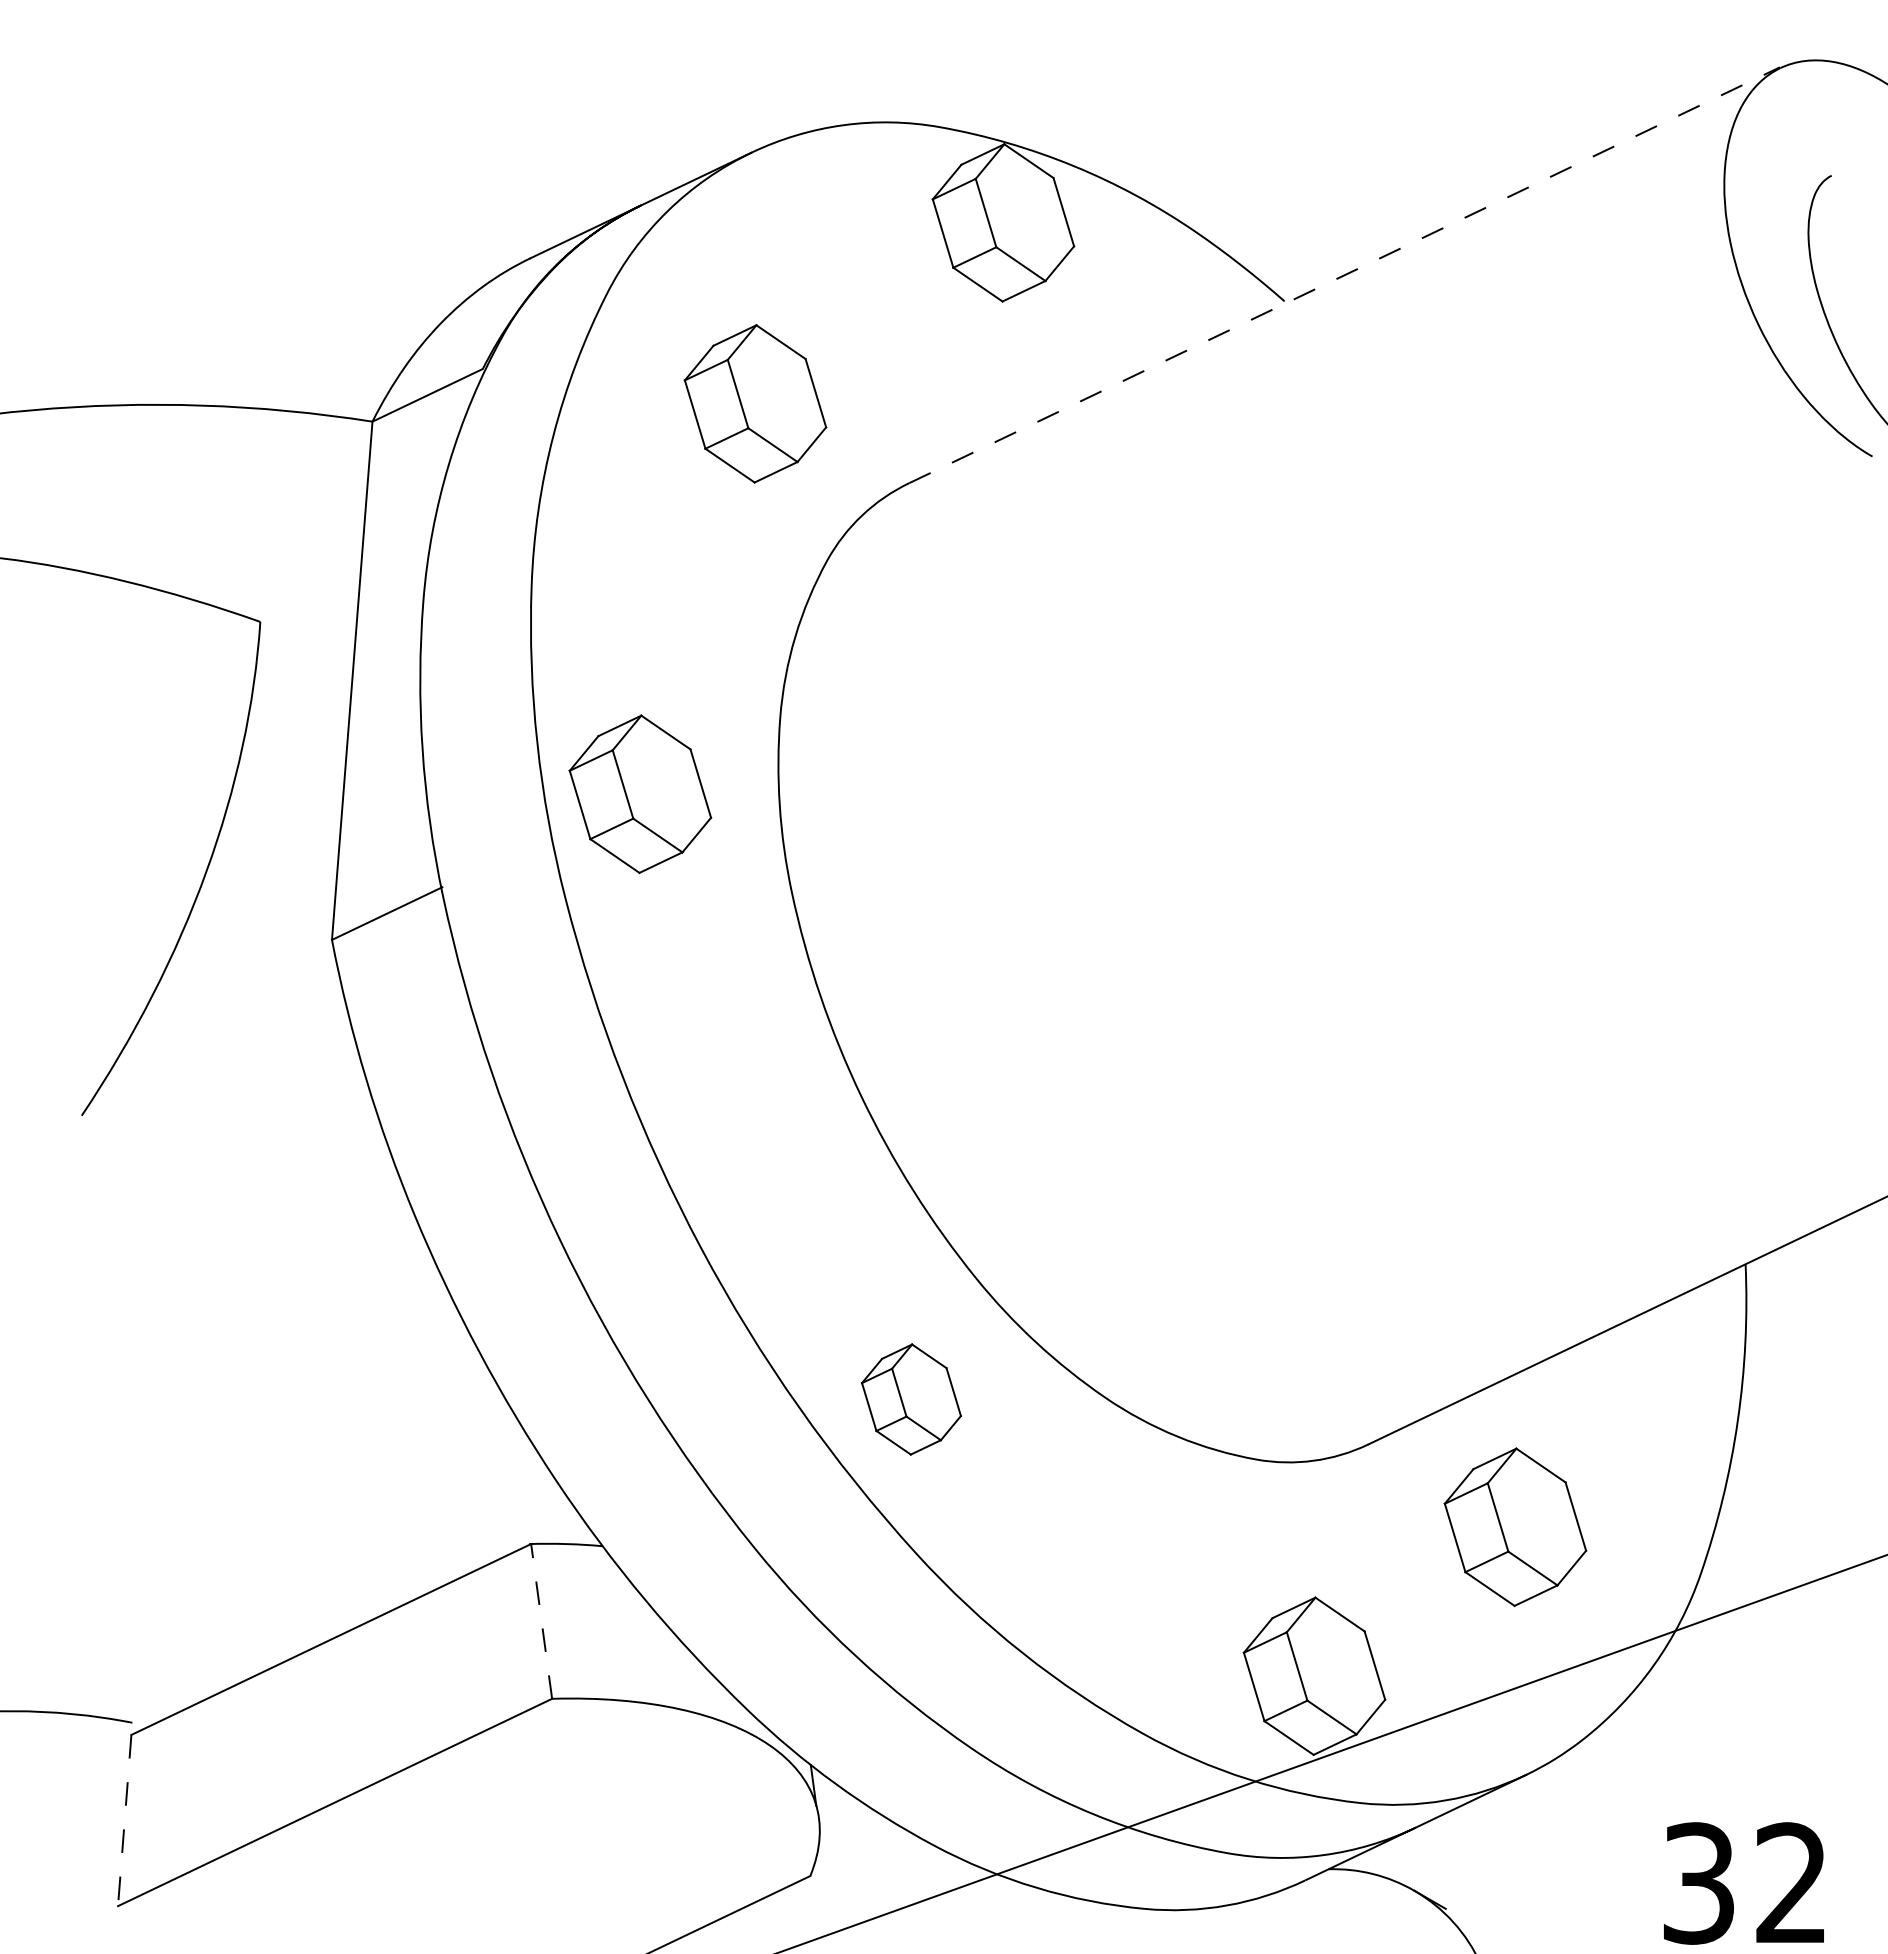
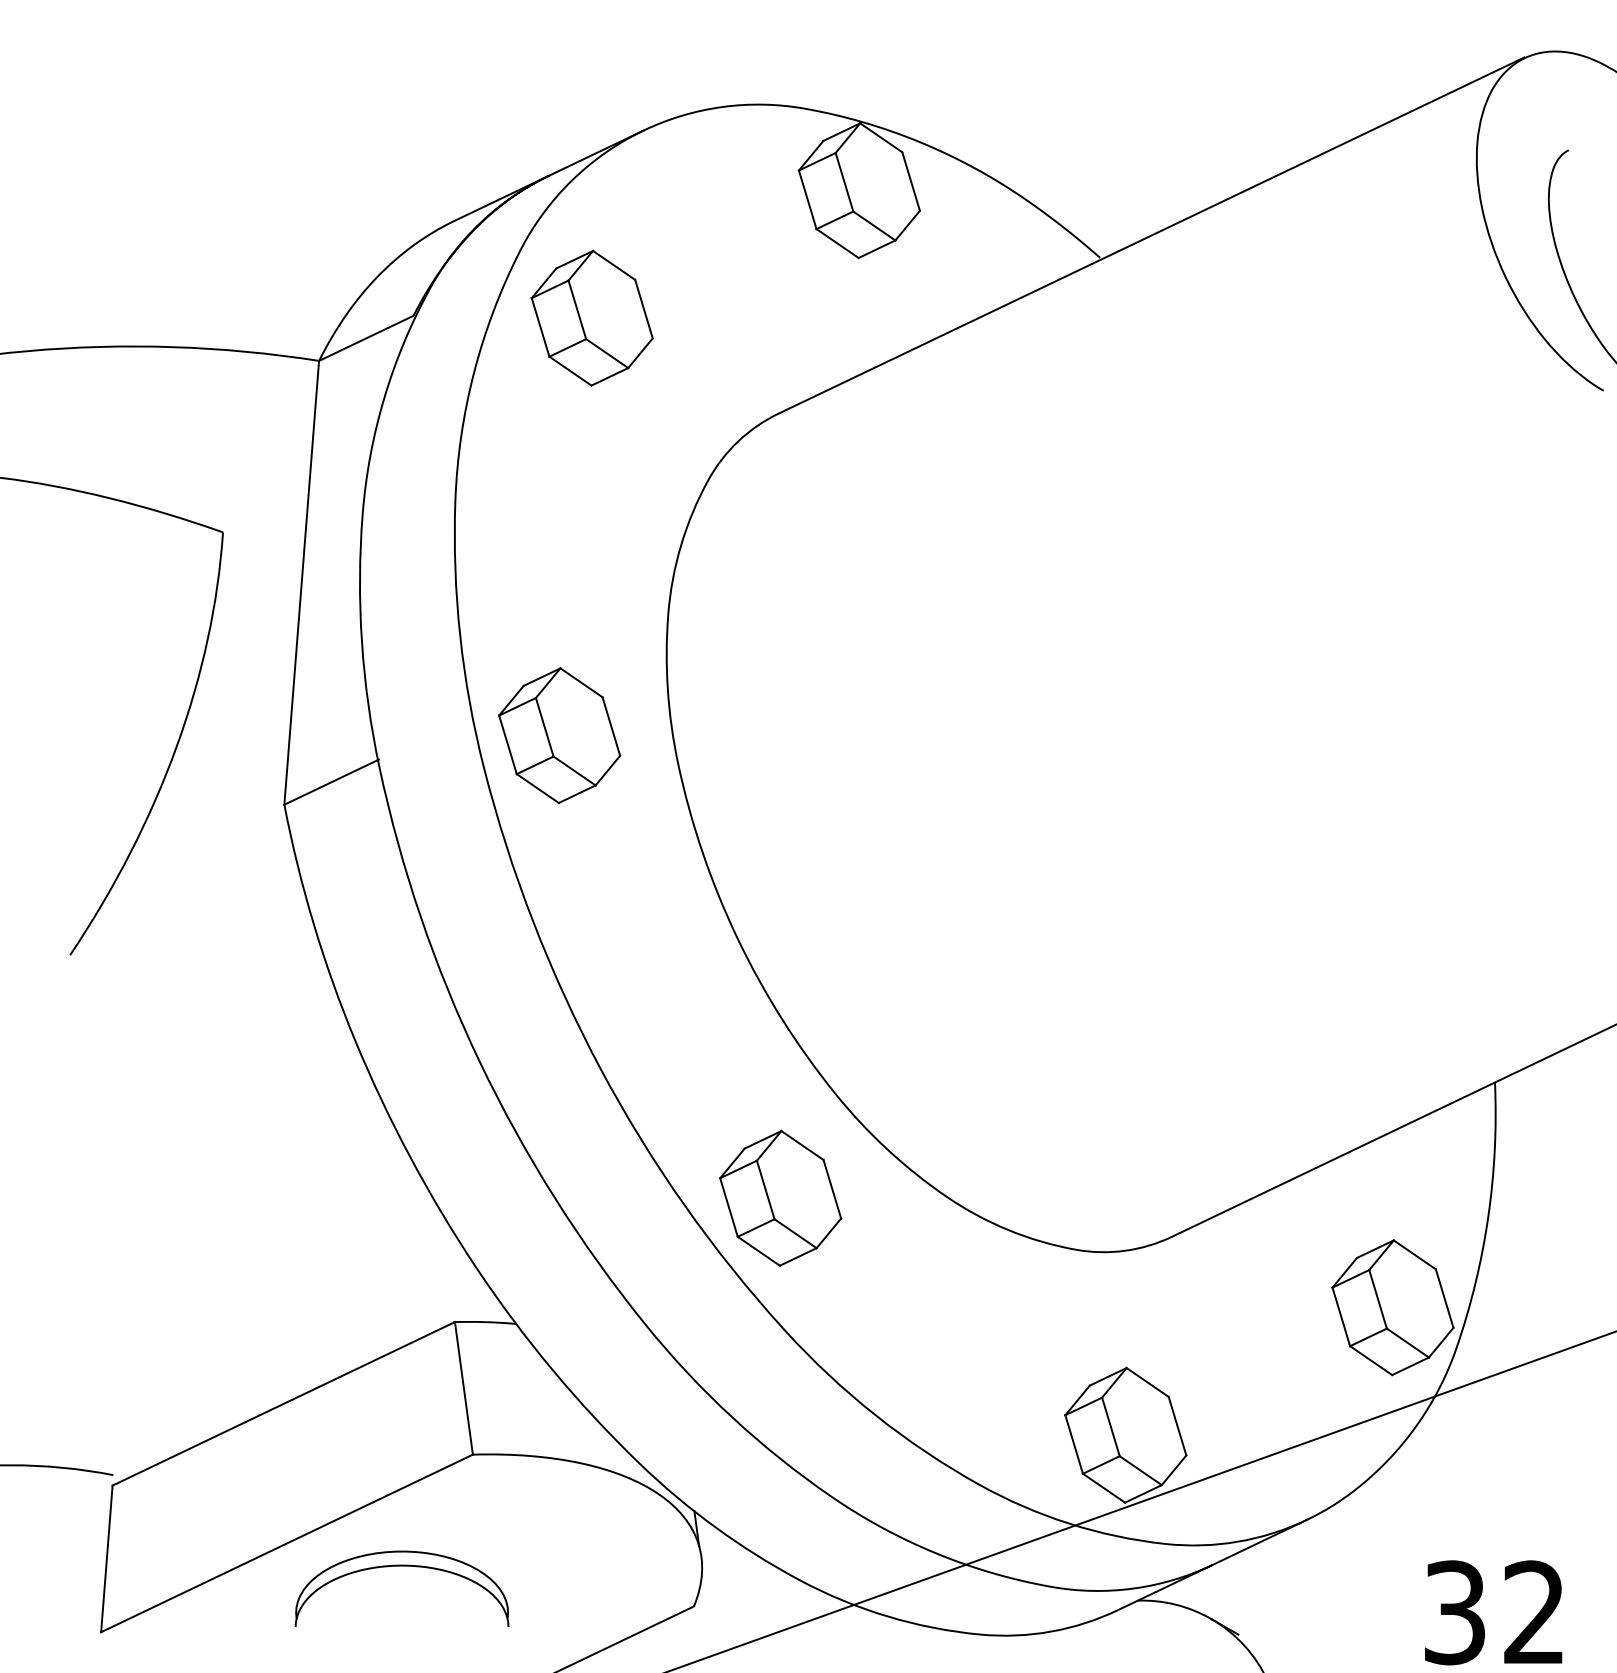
line: (1345, 275) -> (1152, 235), dashed -> solid
part: (755, 403) -> (592, 317), moved
part: (640, 793) -> (559, 735), moved
part: (911, 1399) -> (780, 1198), size x1.43
part: (1515, 1526) -> (1392, 1307), moved
line: (541, 1620) -> (463, 1387), dashed -> solid
line: (124, 1820) -> (106, 1558), dashed -> solid
part: (469, 1829) -> (402, 1566), added

